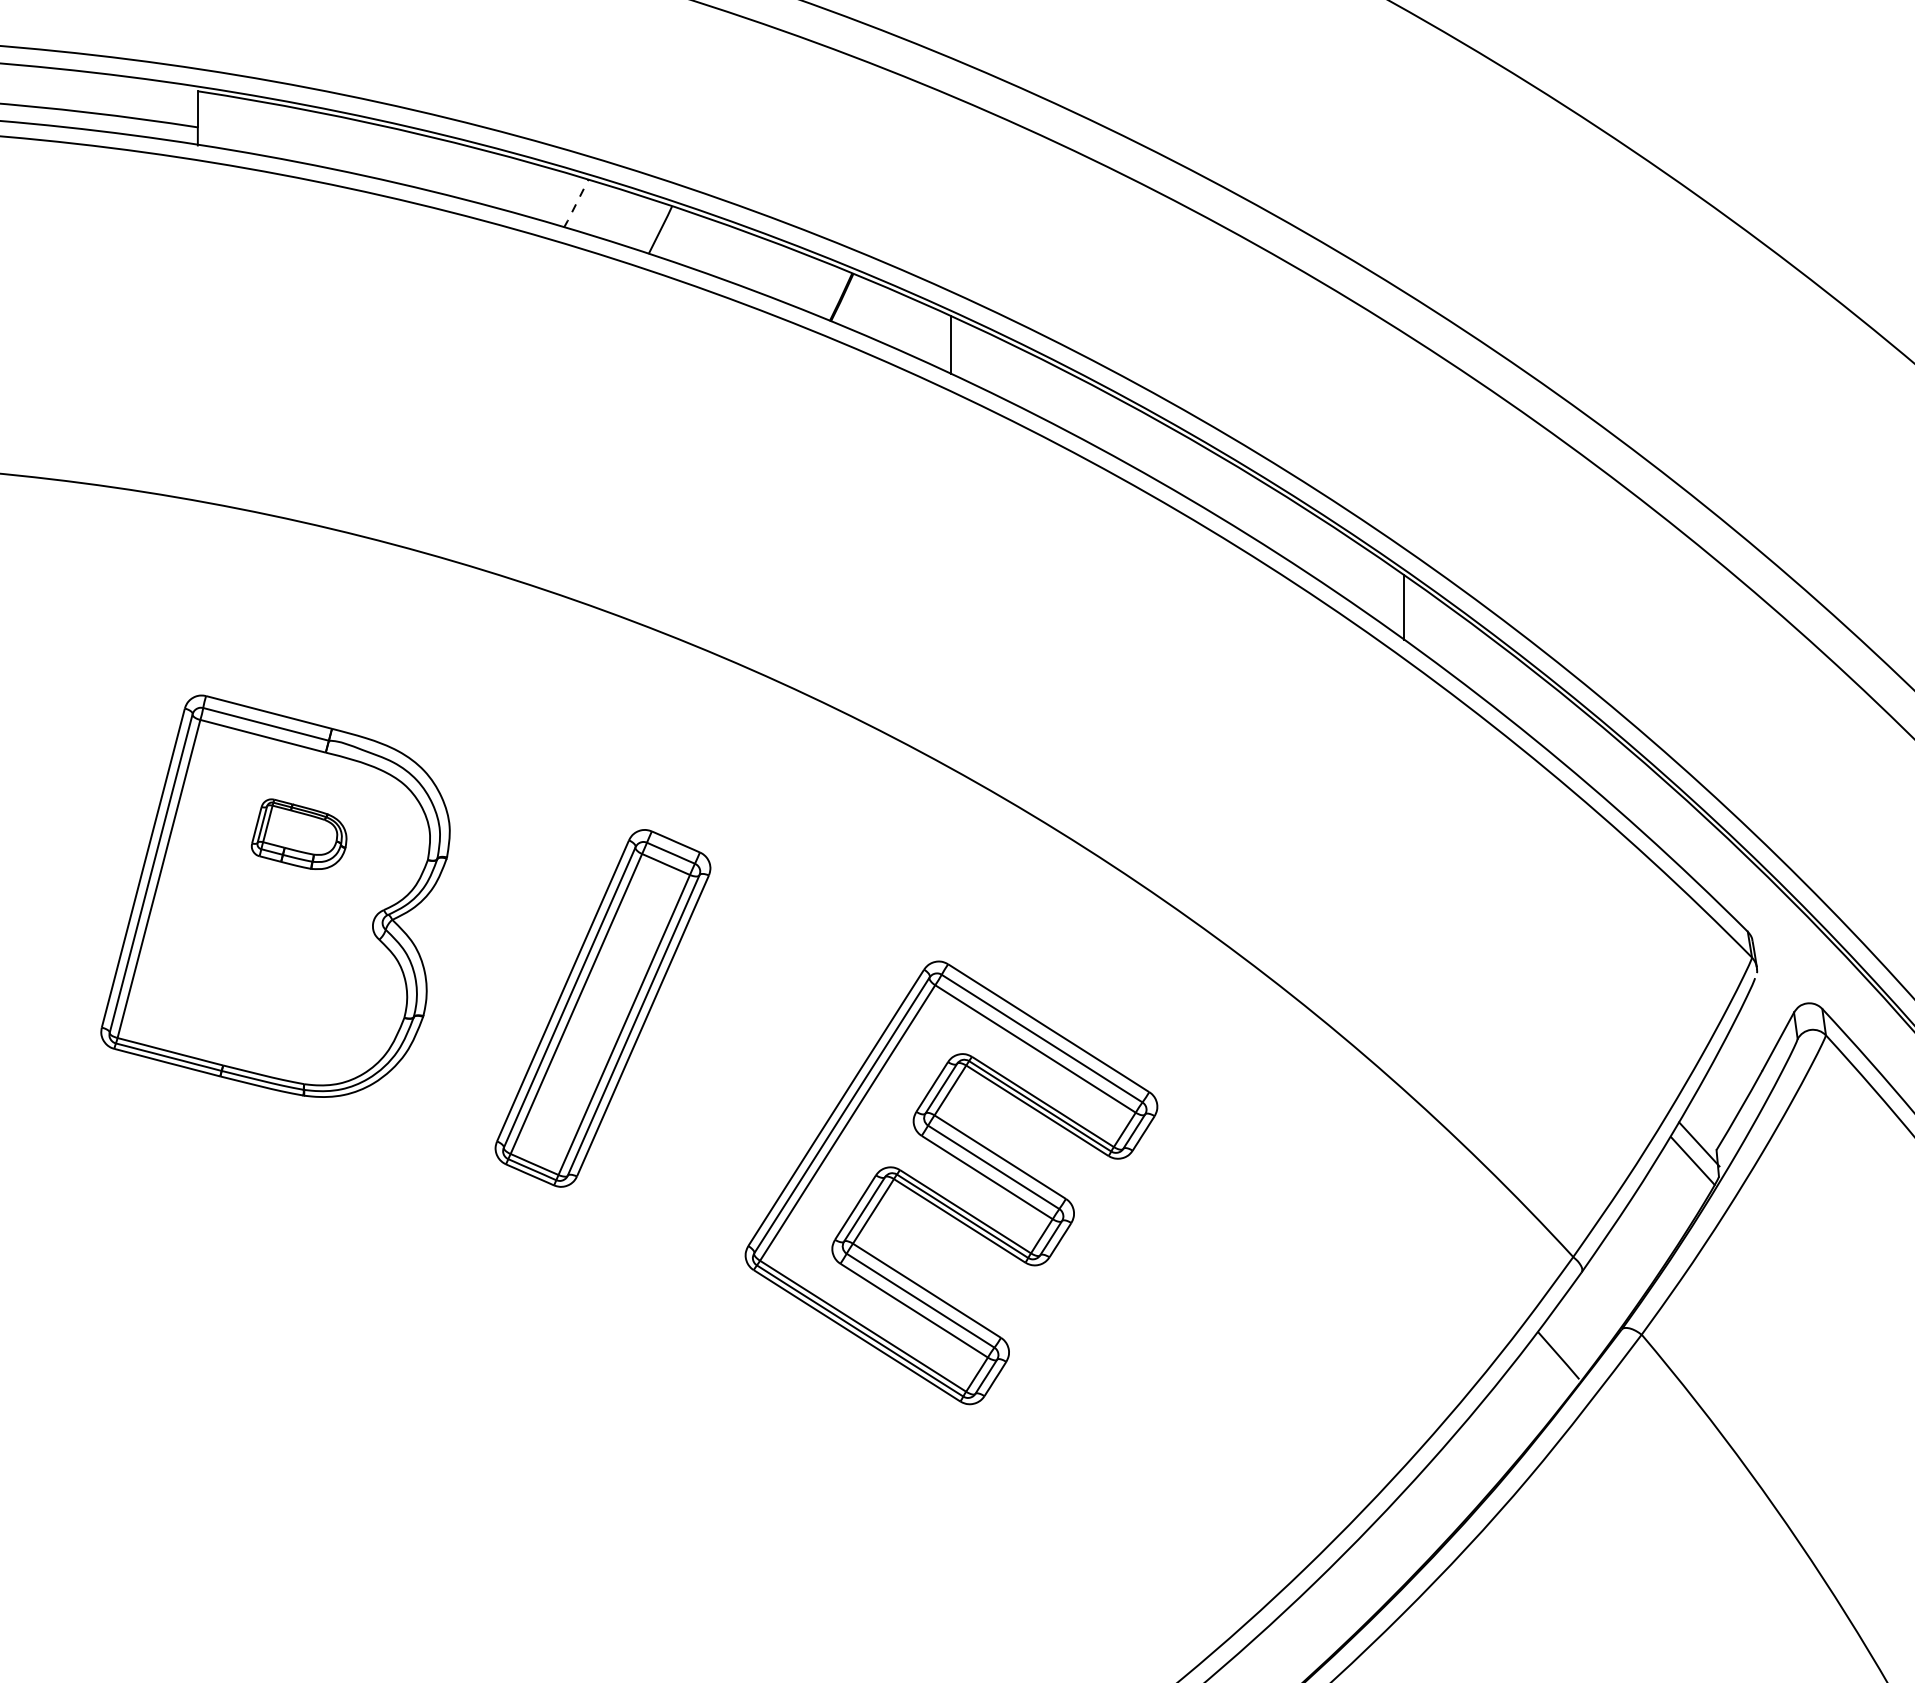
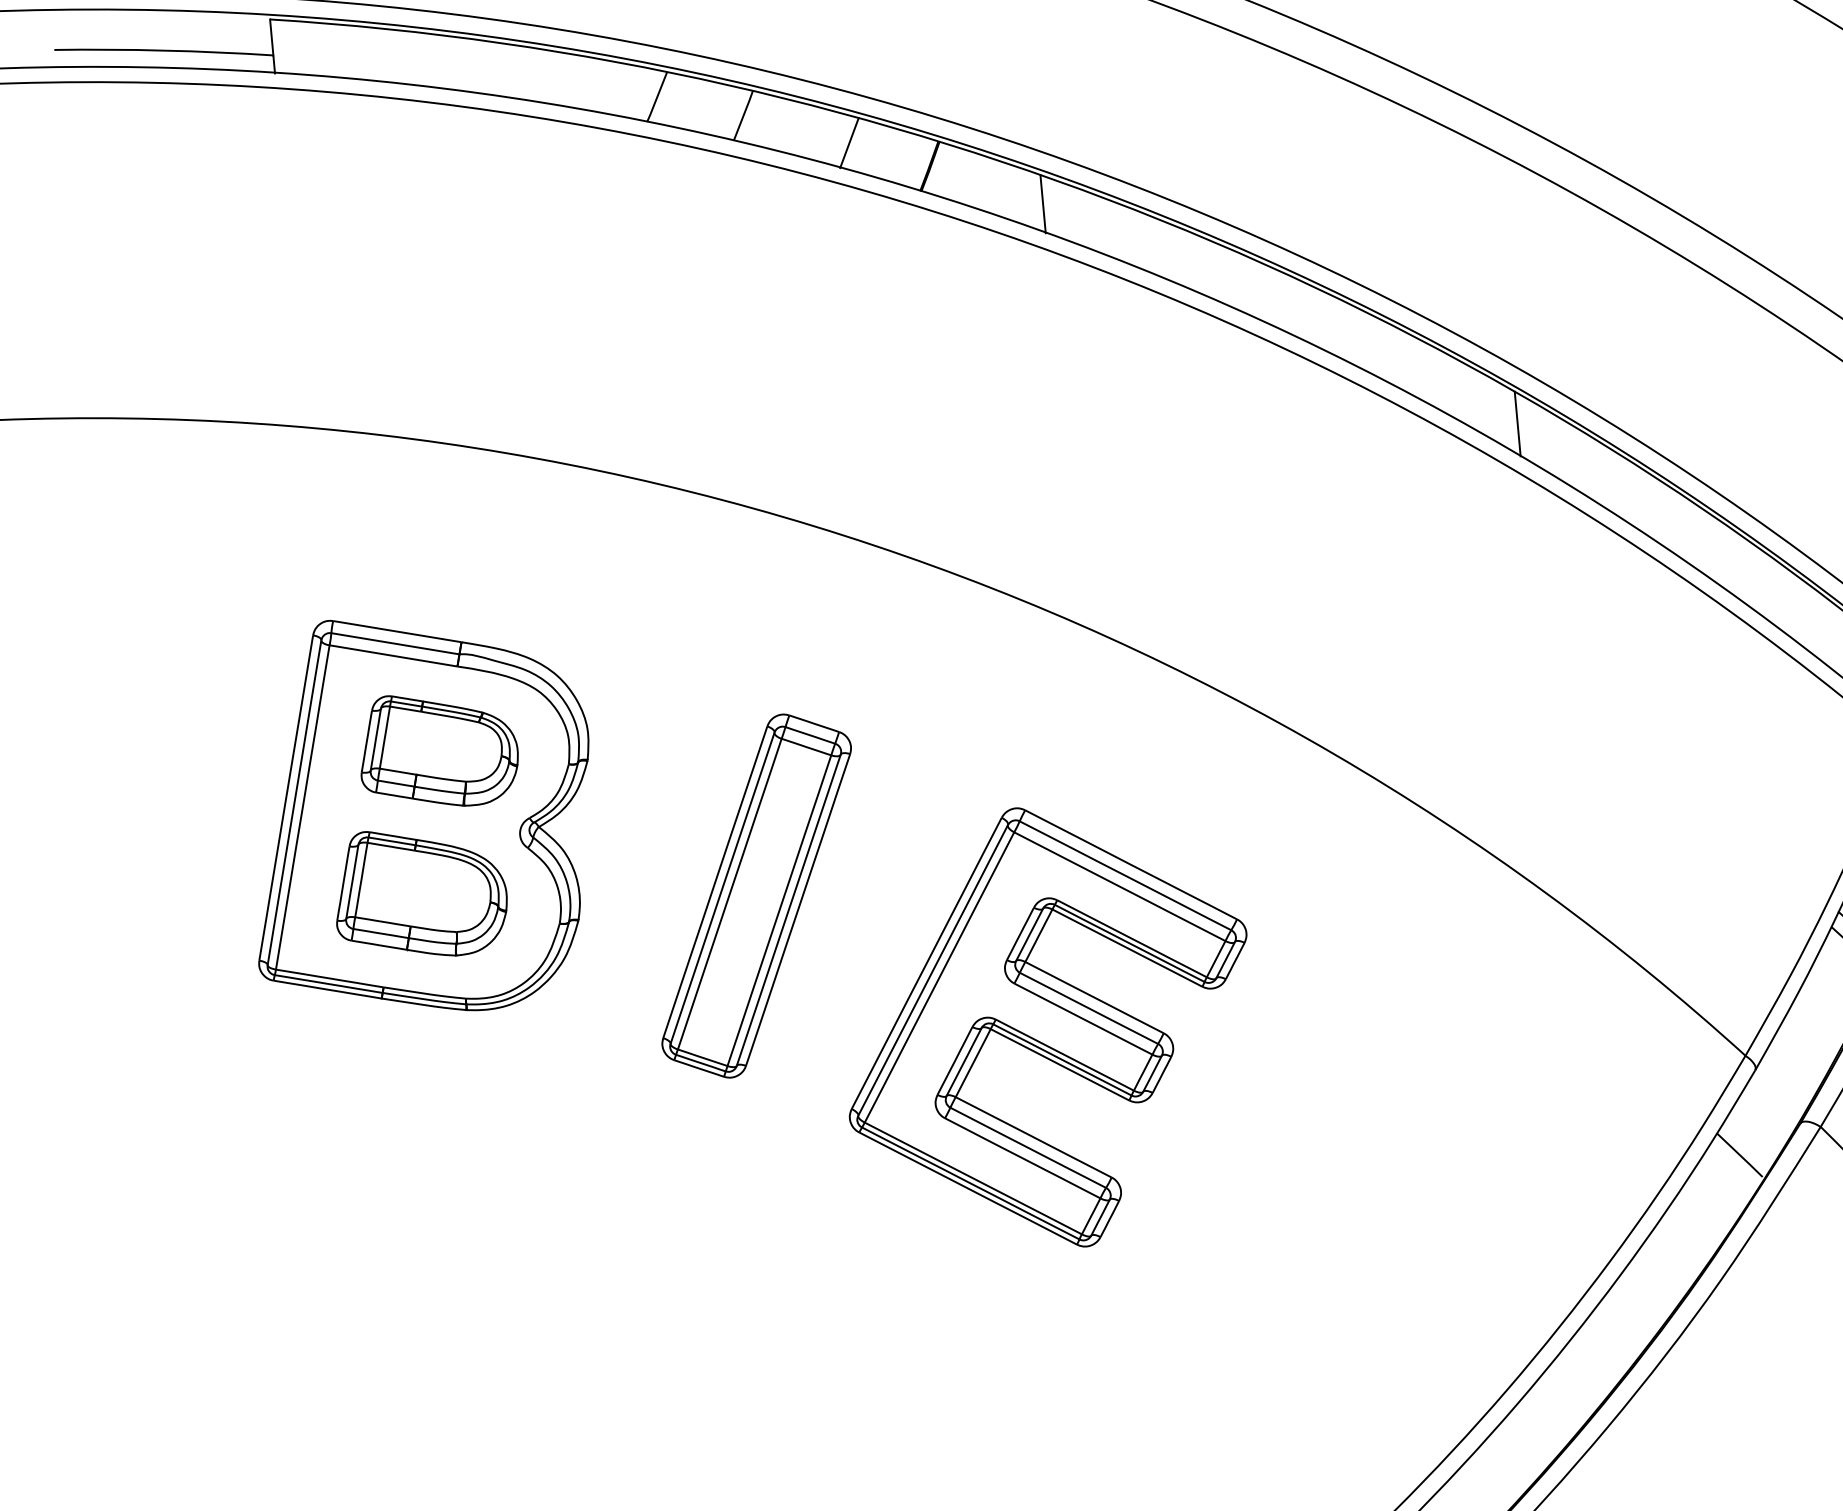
line: (576, 204) -> (657, 97), dashed -> solid
line: (763, 266) -> (849, 142), added
part: (298, 834) -> (437, 750), size x1.67
part: (267, 974) -> (419, 892), added
part: (951, 1182) -> (1048, 1027), moved

